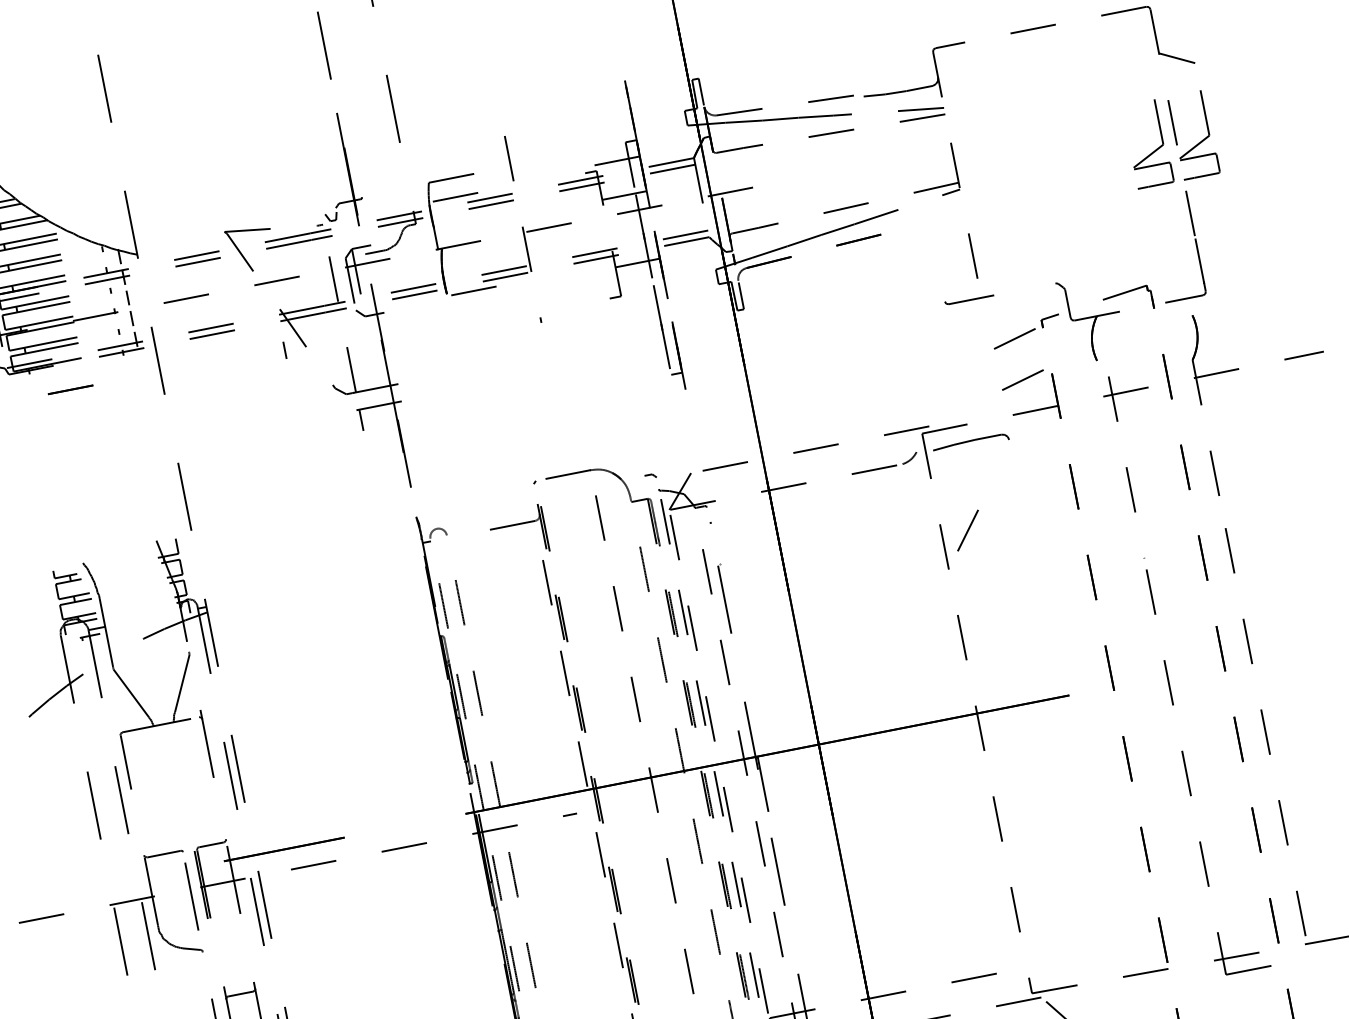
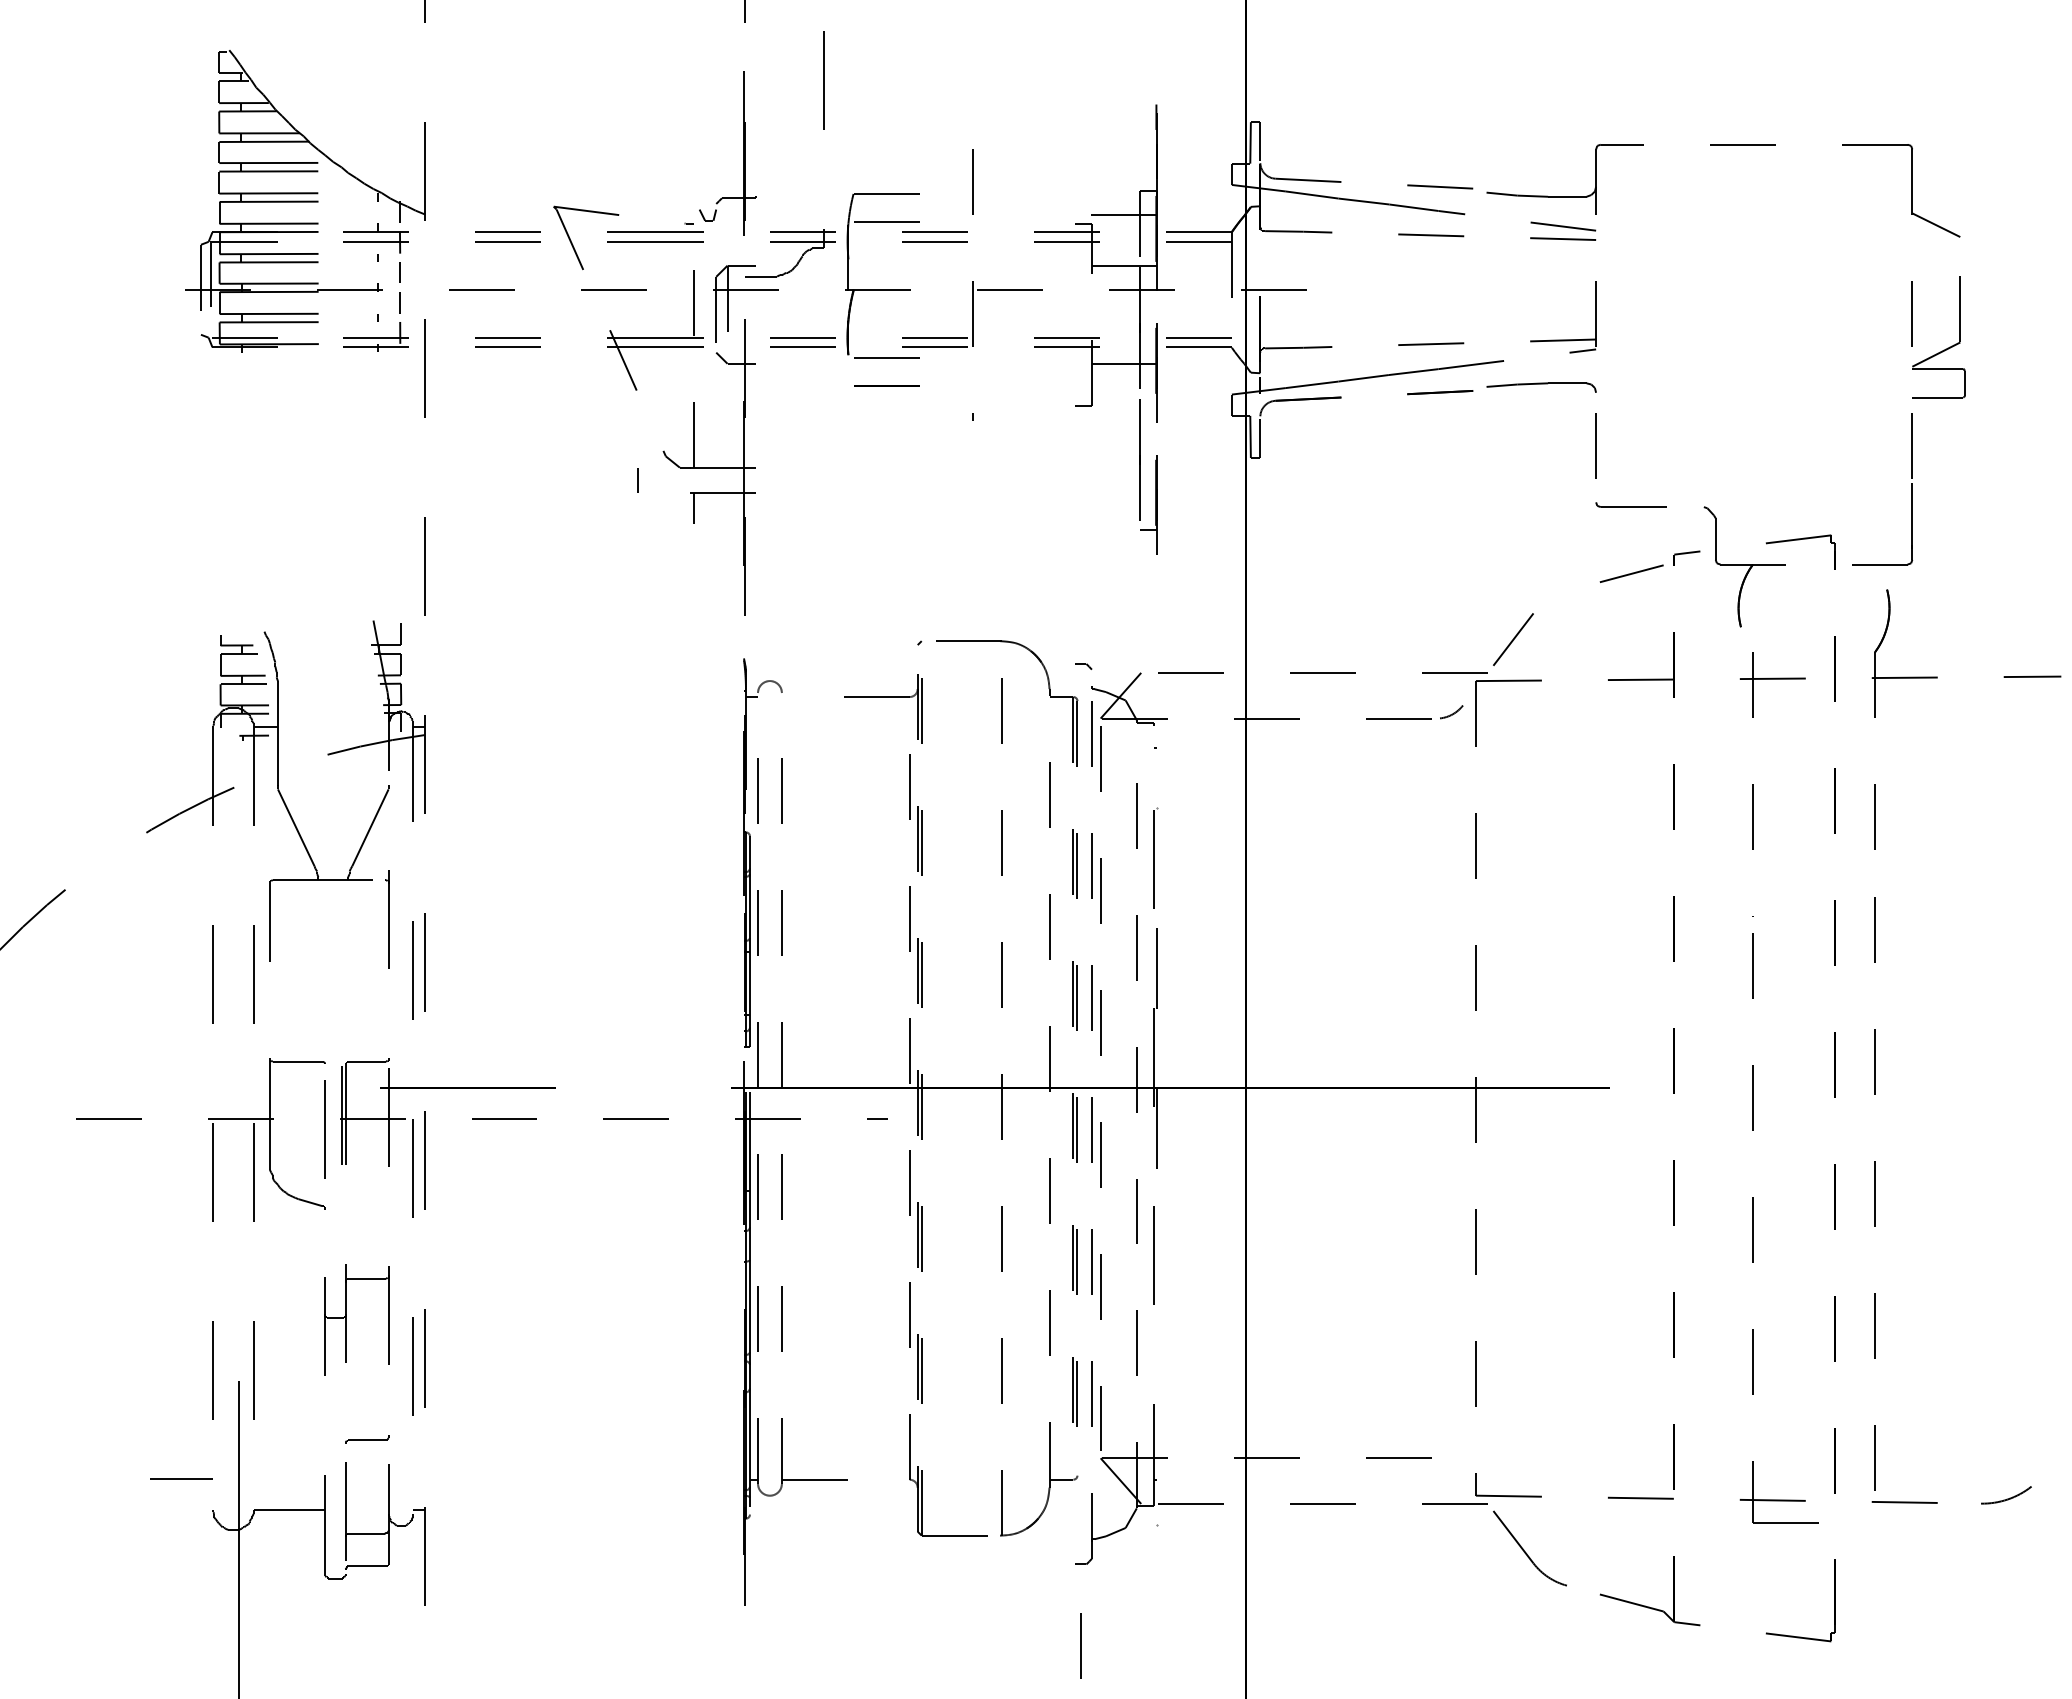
part: (1154, 150) -> (1878, 348), removed
part: (968, 298) -> (1630, 504), moved
line: (284, 350) -> (637, 480), moved
line: (1022, 379) -> (1631, 633), removed
line: (70, 389) -> (886, 385), moved
part: (970, 443) -> (1541, 387), moved
line: (968, 530) -> (1513, 639), moved
line: (741, 674) -> (1156, 968), added

